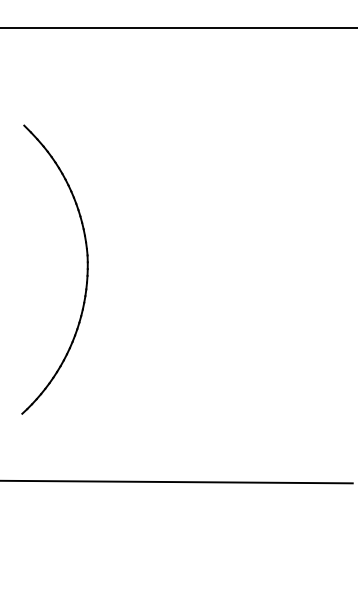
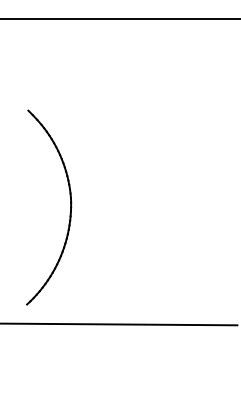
part: (85, 278) -> (69, 213), moved

